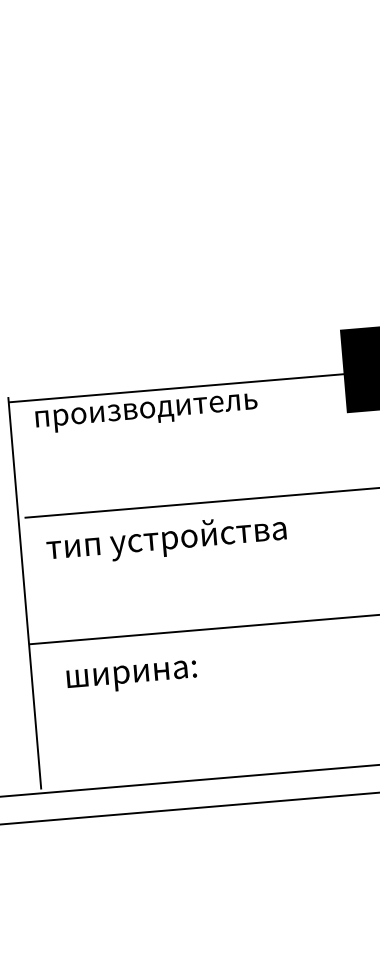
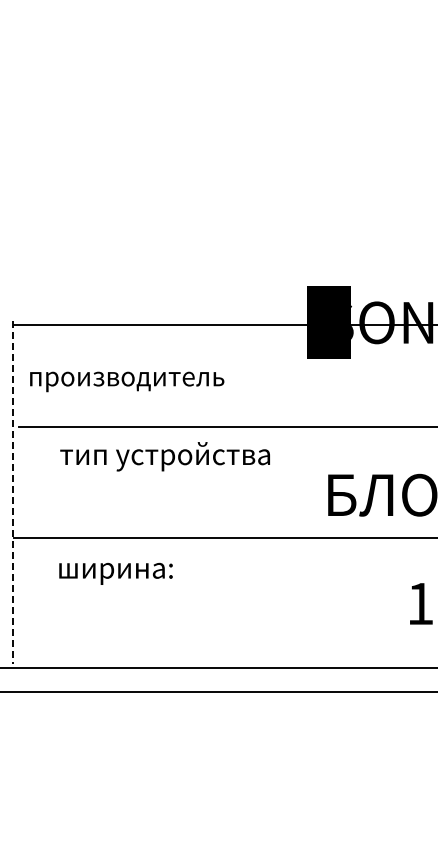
text: (147, 412) -> (127, 381), moved
text: (165, 539) -> (164, 456), moved
line: (24, 594) -> (12, 493), solid -> dashed
text: (131, 676) -> (115, 573), moved

